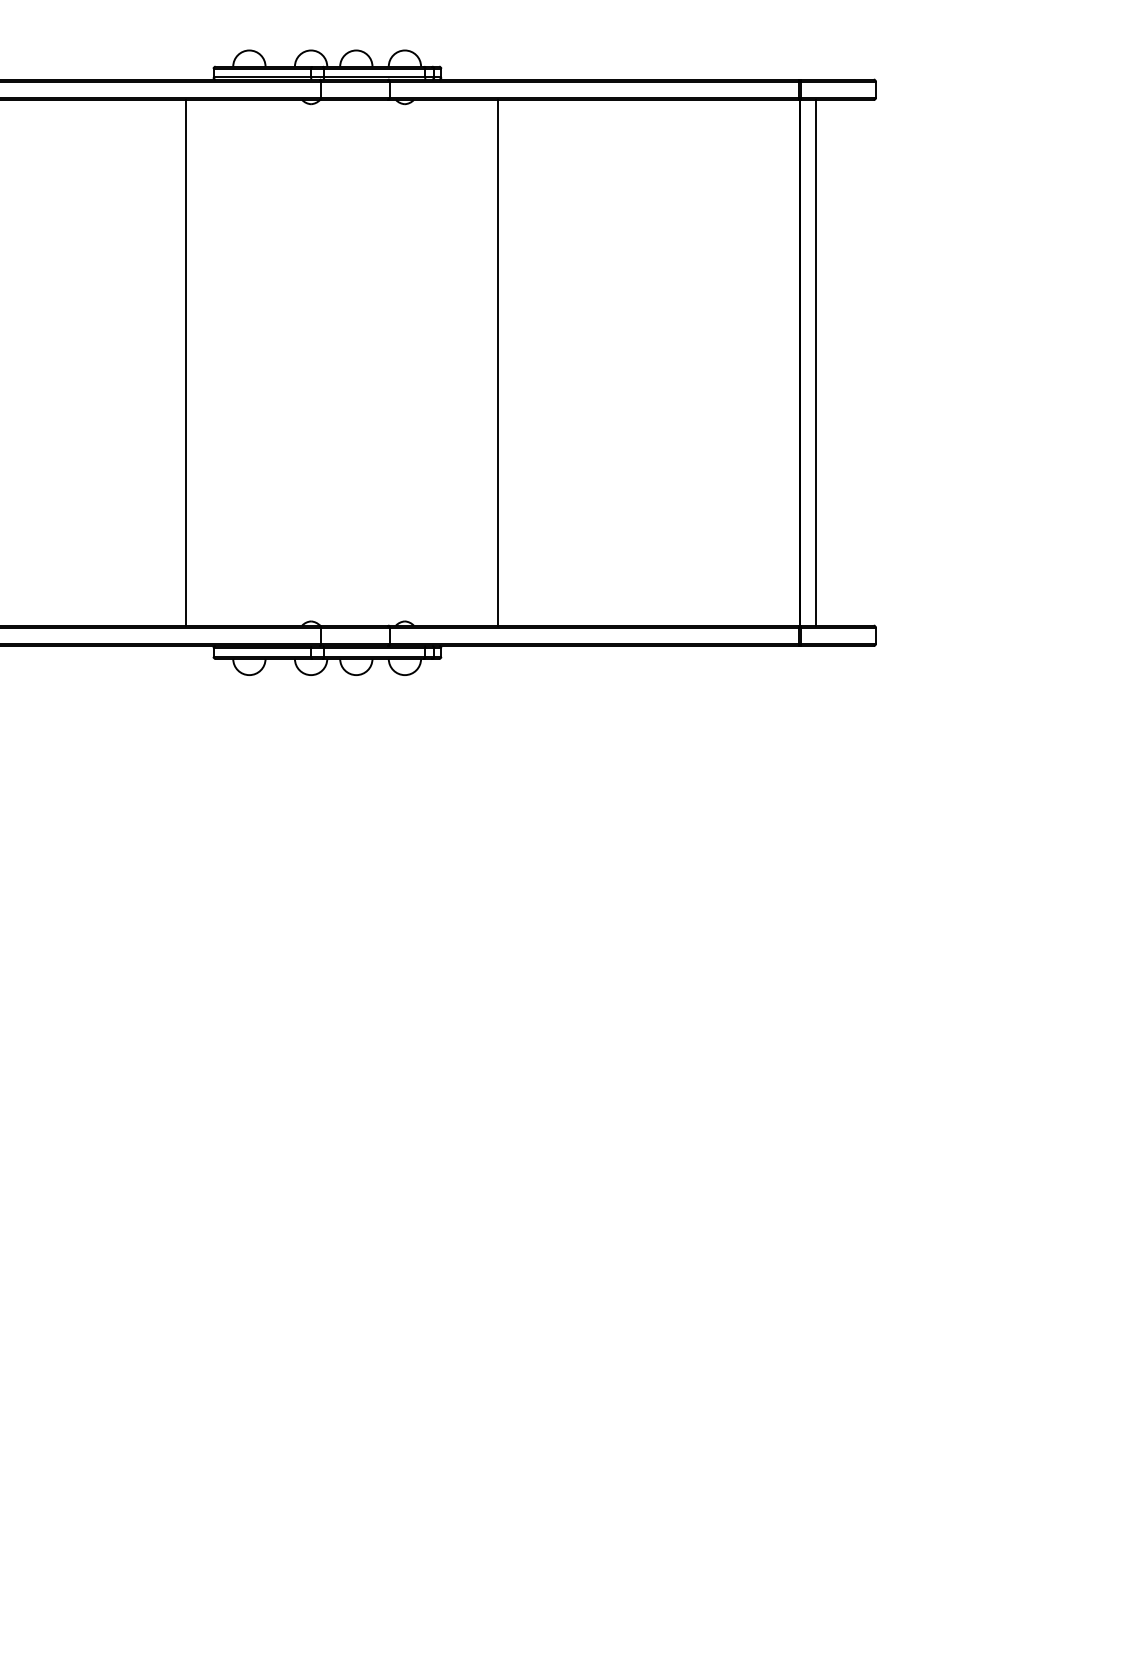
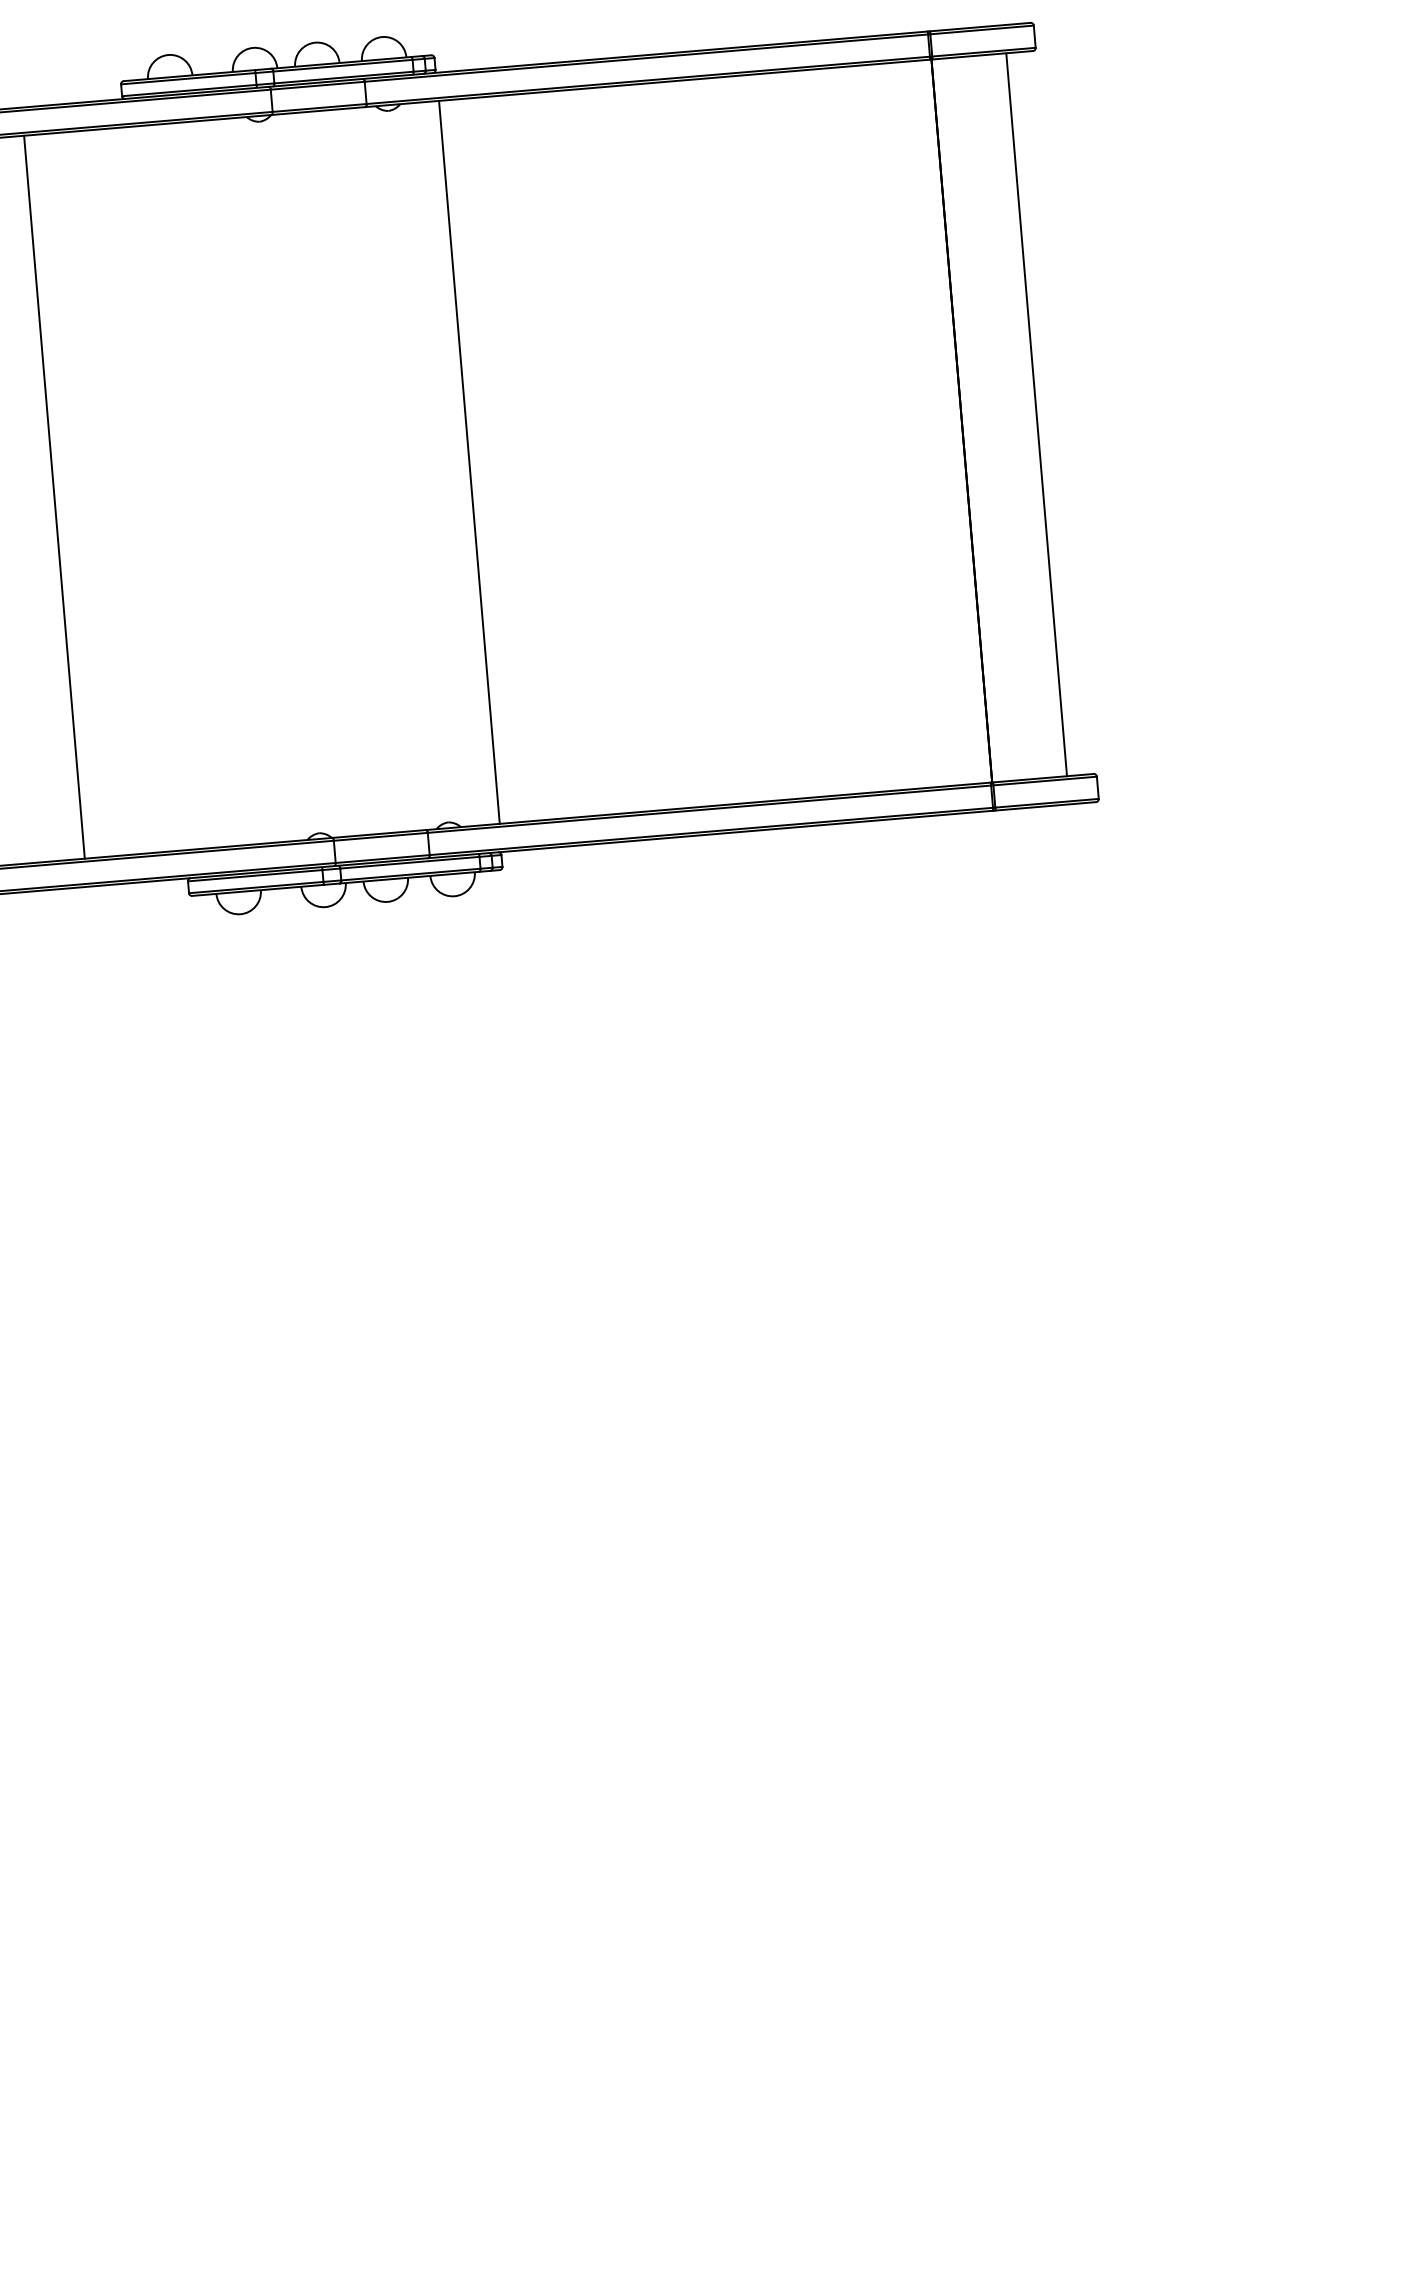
line: (186, 362) -> (54, 496), moved
line: (498, 362) -> (470, 461), moved
line: (816, 362) -> (1036, 414), moved

